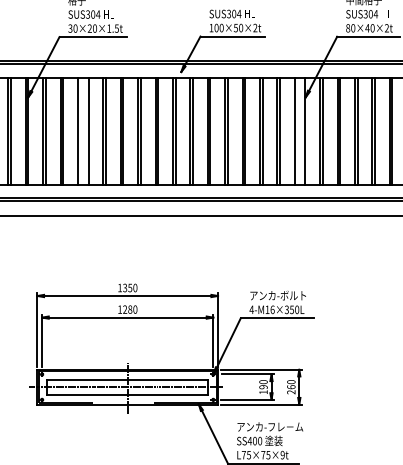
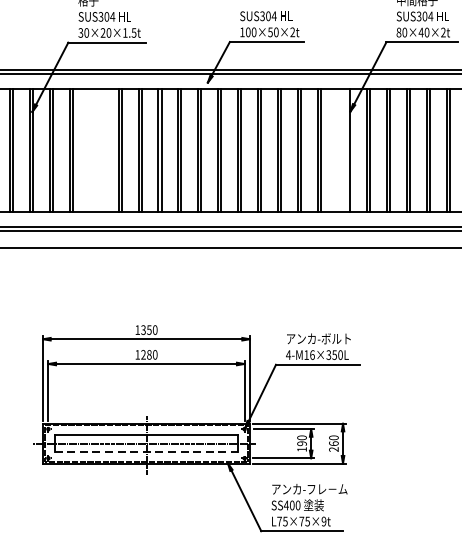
line: (77, 130) -> (88, 149), removed
line: (88, 130) -> (101, 149), removed
line: (294, 130) -> (337, 149), removed
line: (128, 394) -> (147, 452), solid -> dashed

